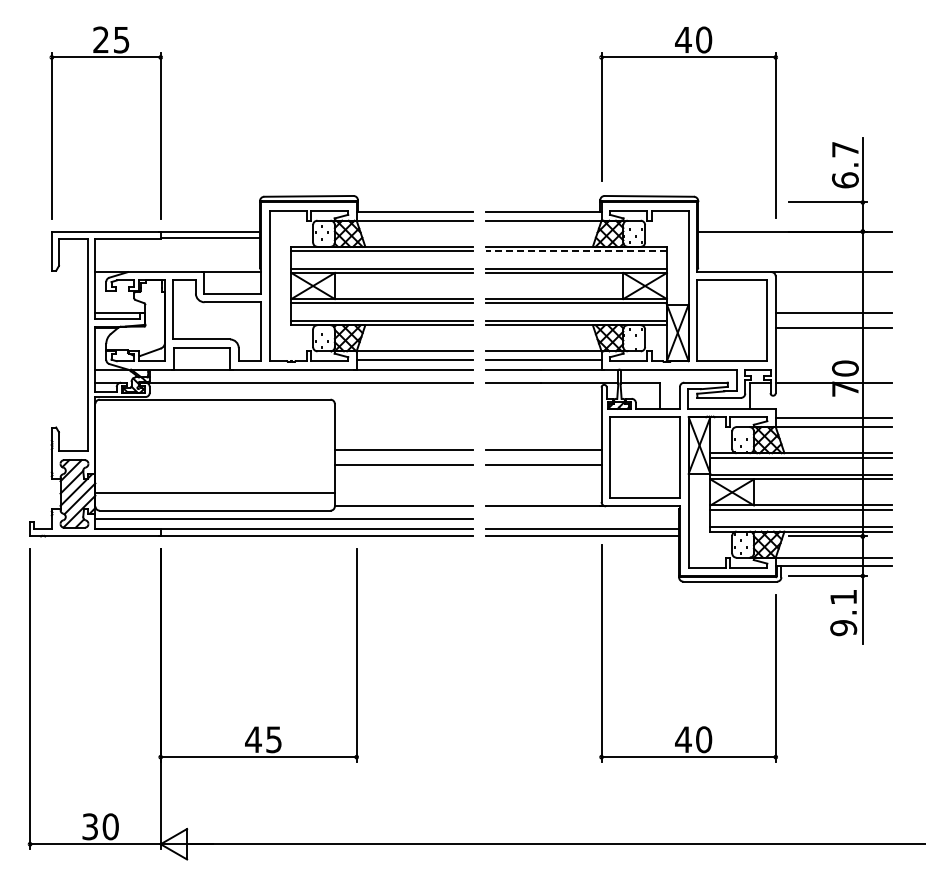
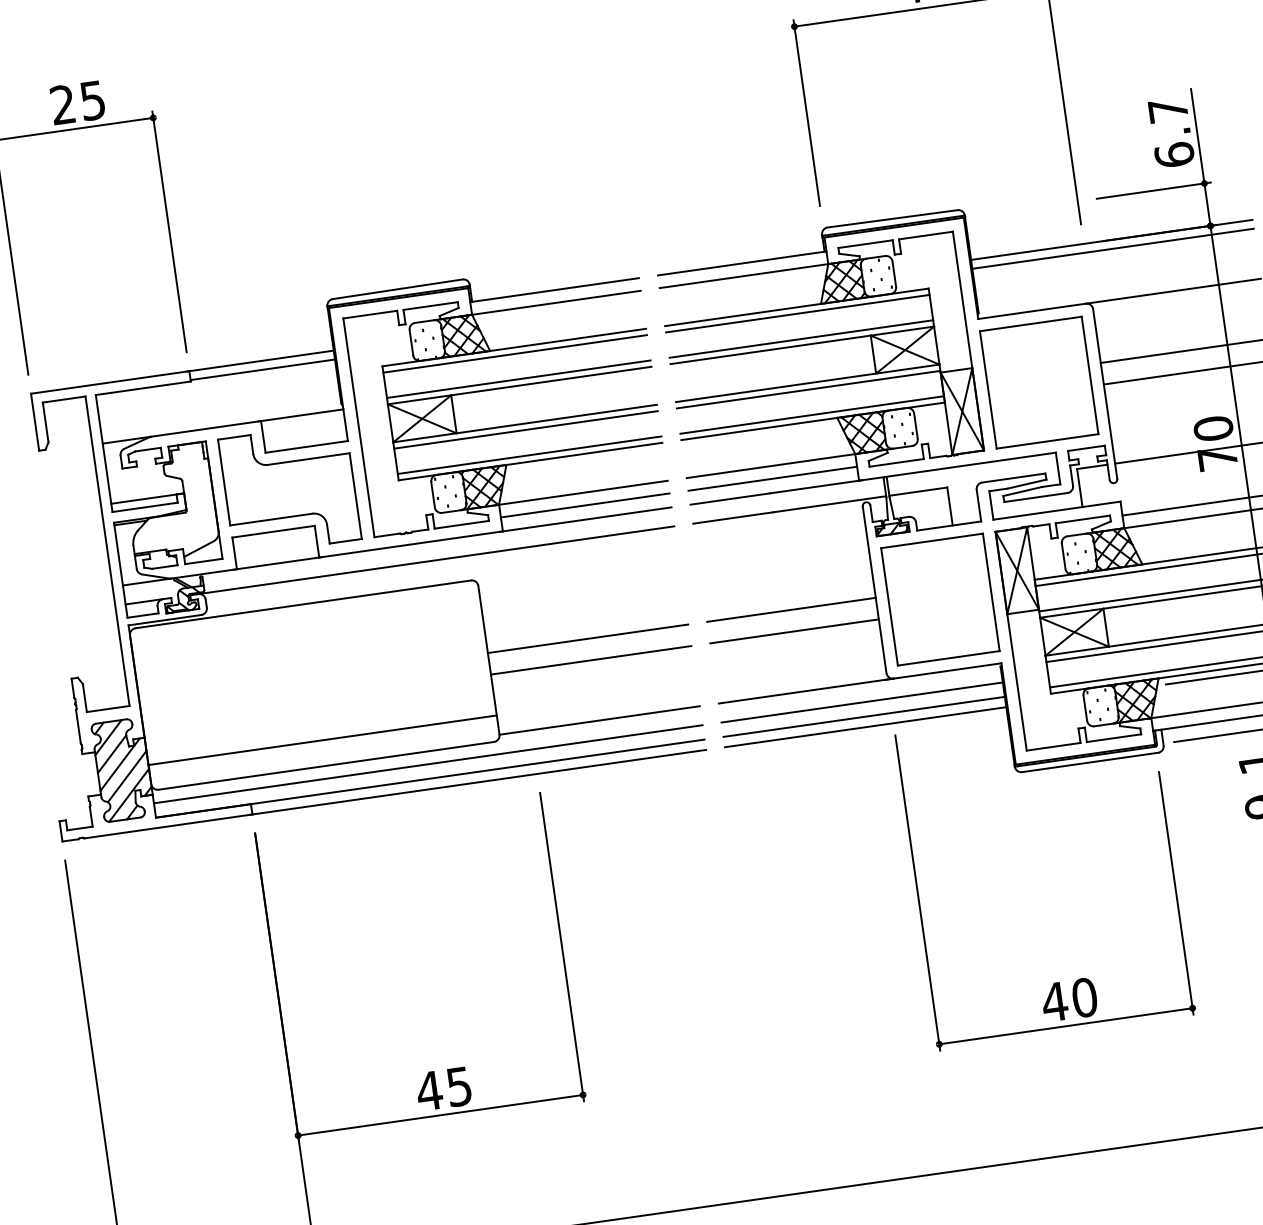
line: (794, 237) -> (1112, 248), added
line: (576, 251) -> (798, 314), dashed -> solid
line: (582, 519) -> (862, 702), added

